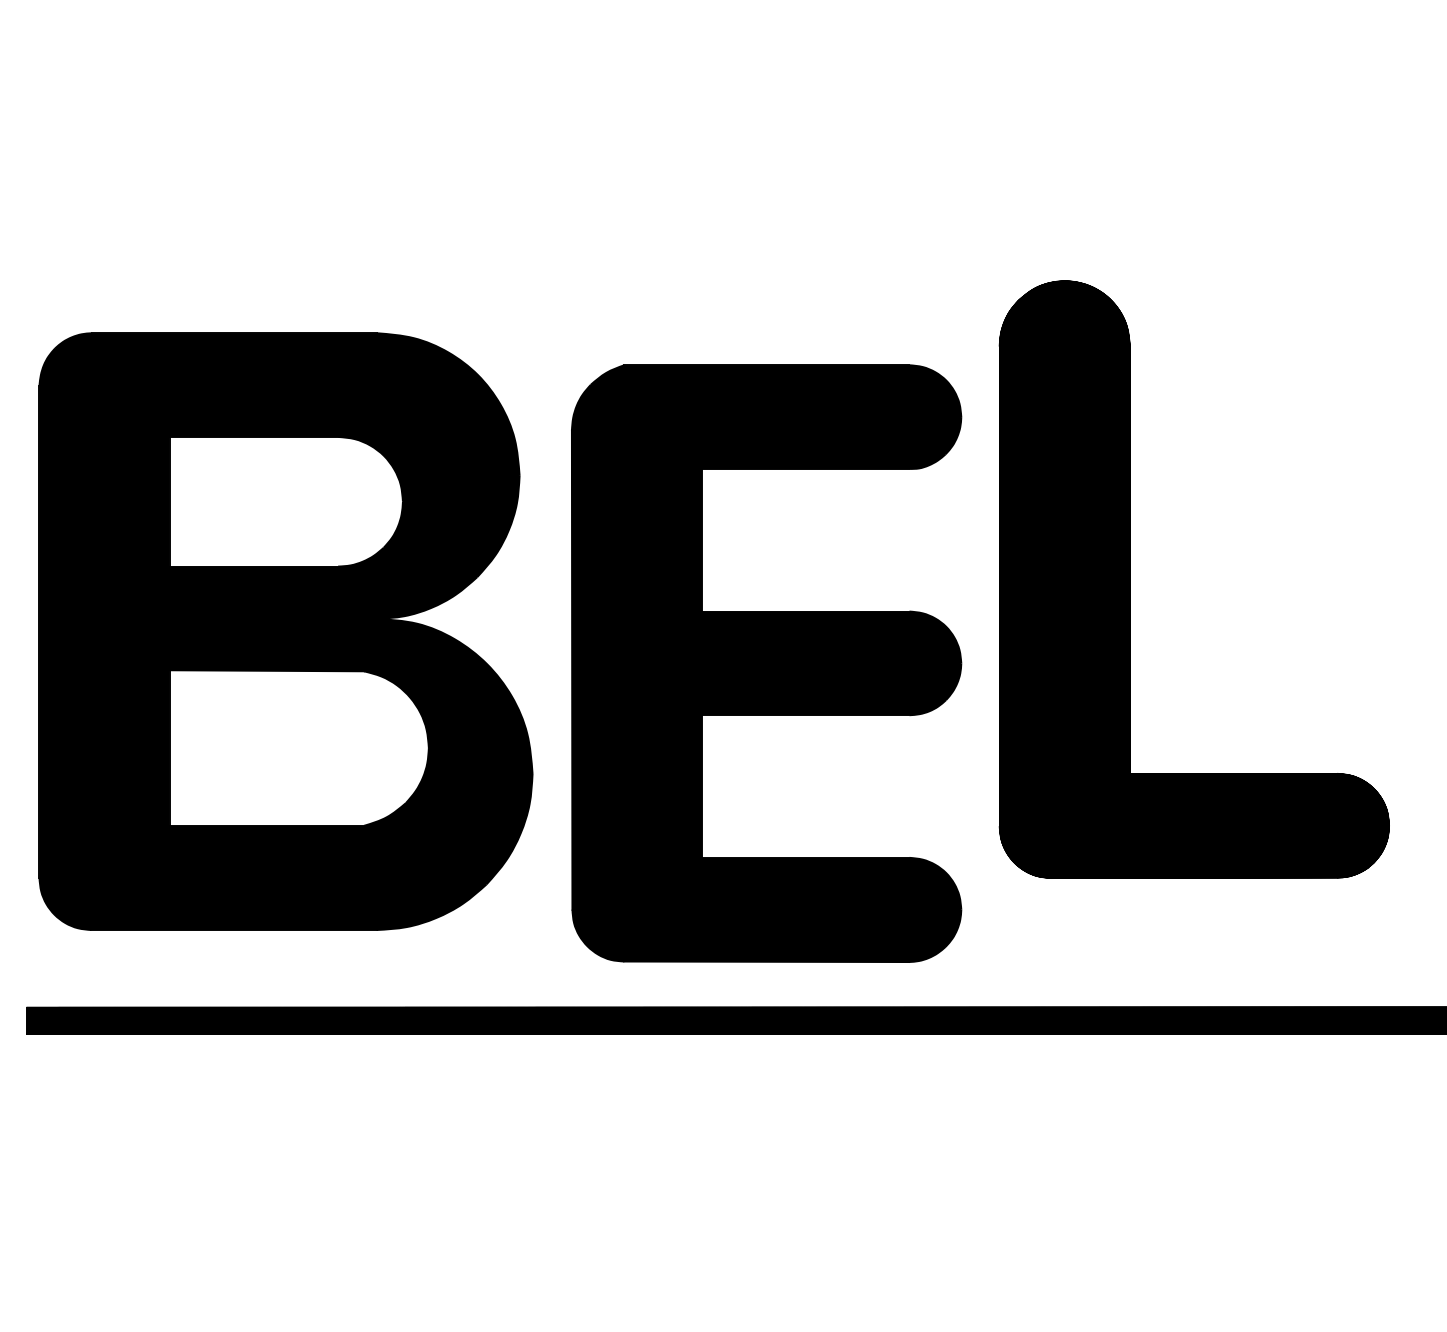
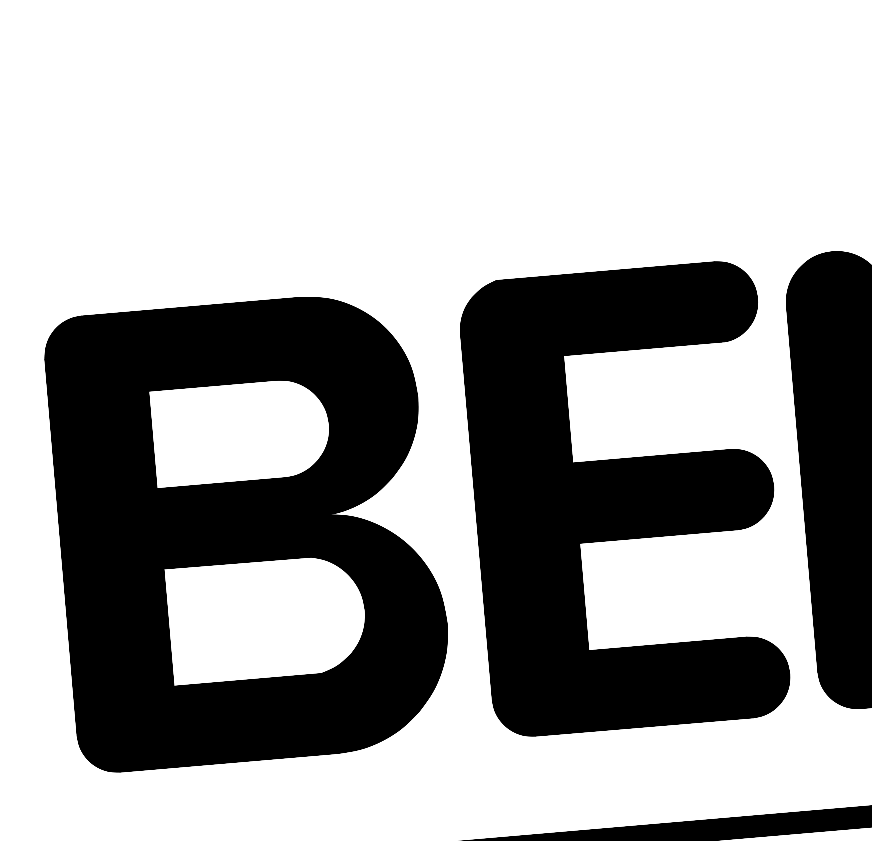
part: (285, 631) -> (249, 531), moved
part: (766, 663) -> (624, 499), moved

